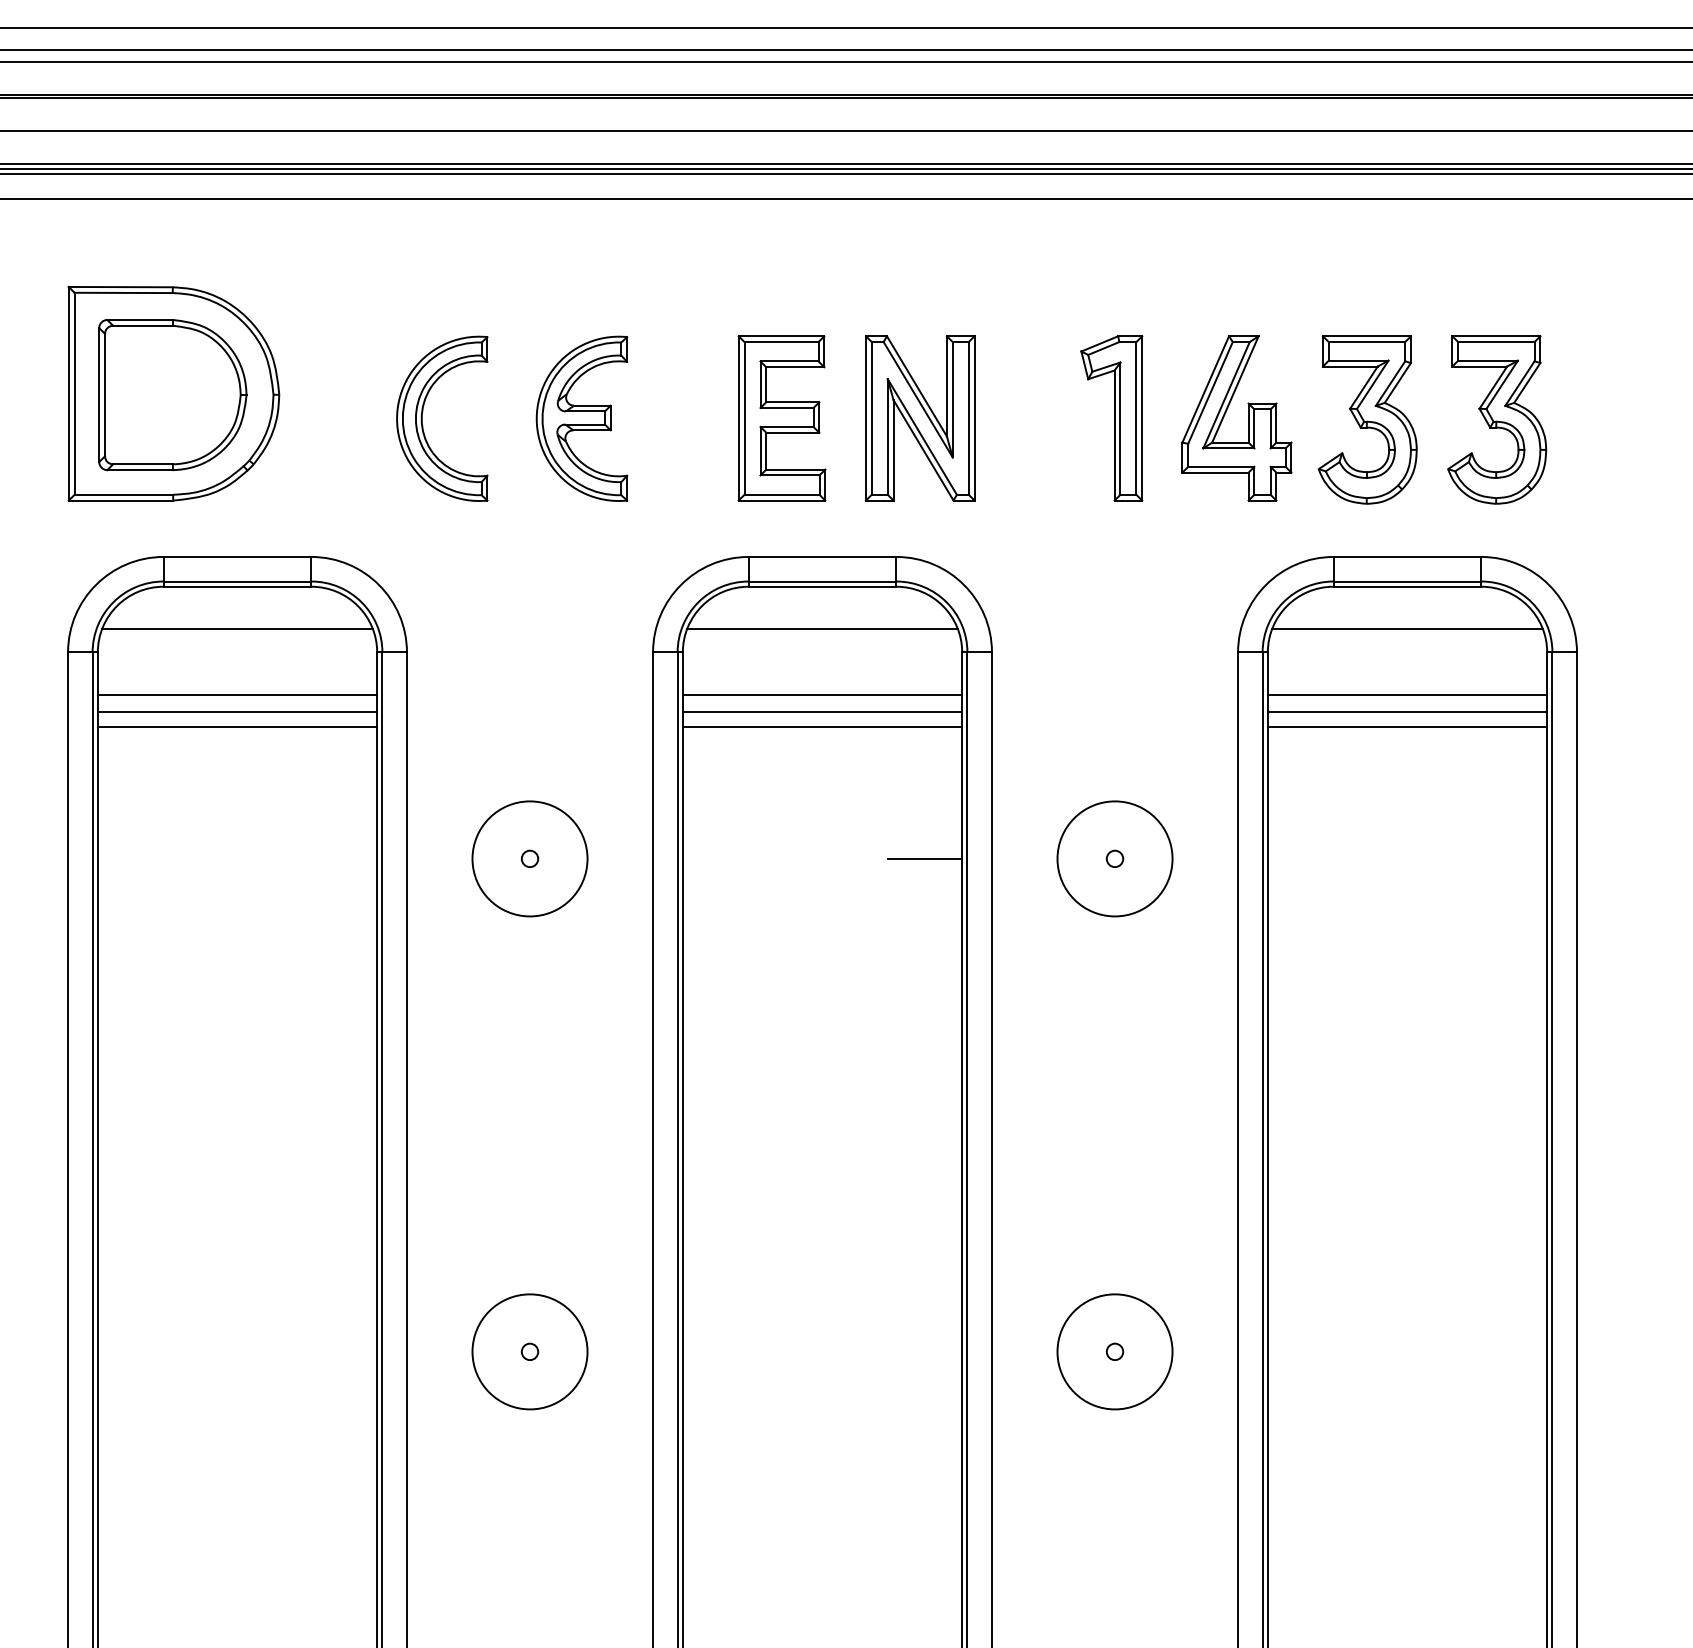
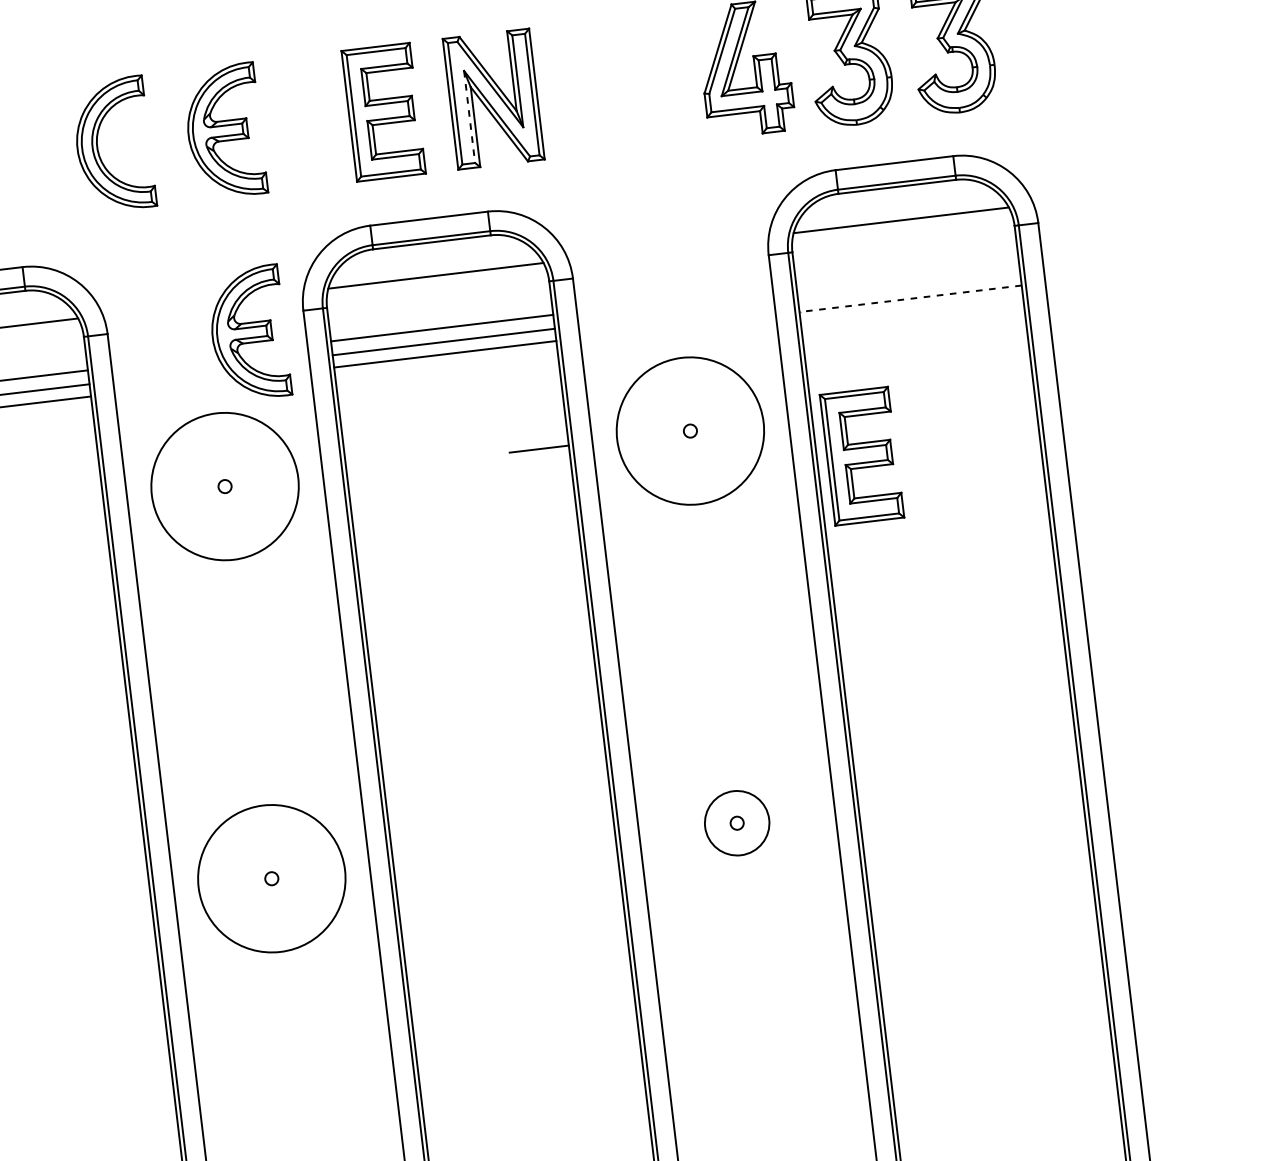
part: (1111, 418) -> (645, 81), removed
line: (887, 436) -> (469, 116), solid -> dashed
part: (581, 672) -> (248, 333), added
line: (1407, 694) -> (907, 272), removed
line: (1407, 712) -> (909, 286), removed
line: (1407, 727) -> (910, 298), solid -> dashed
circle: (529, 858) -> (224, 486), size x1.6
circle: (1114, 858) -> (689, 430), size x1.6
part: (1323, 915) -> (861, 456), added
circle: (529, 1351) -> (271, 878), size x1.6
circle: (1114, 1351) -> (736, 822), size x0.7

